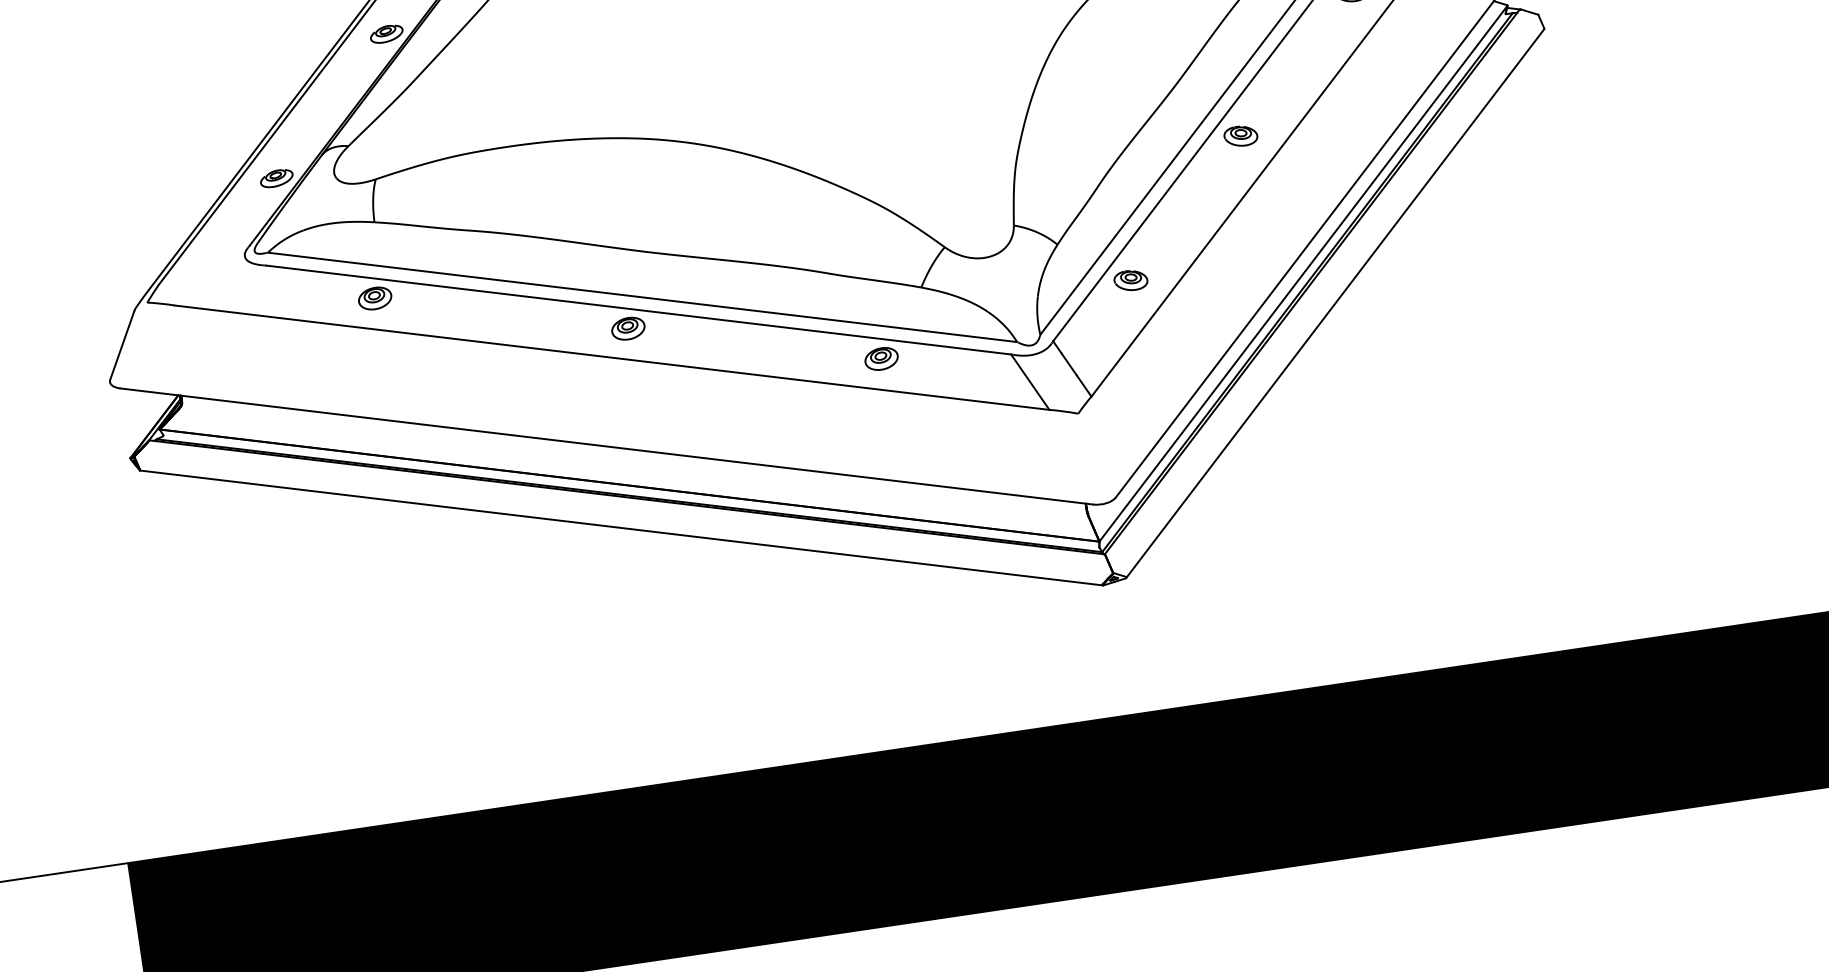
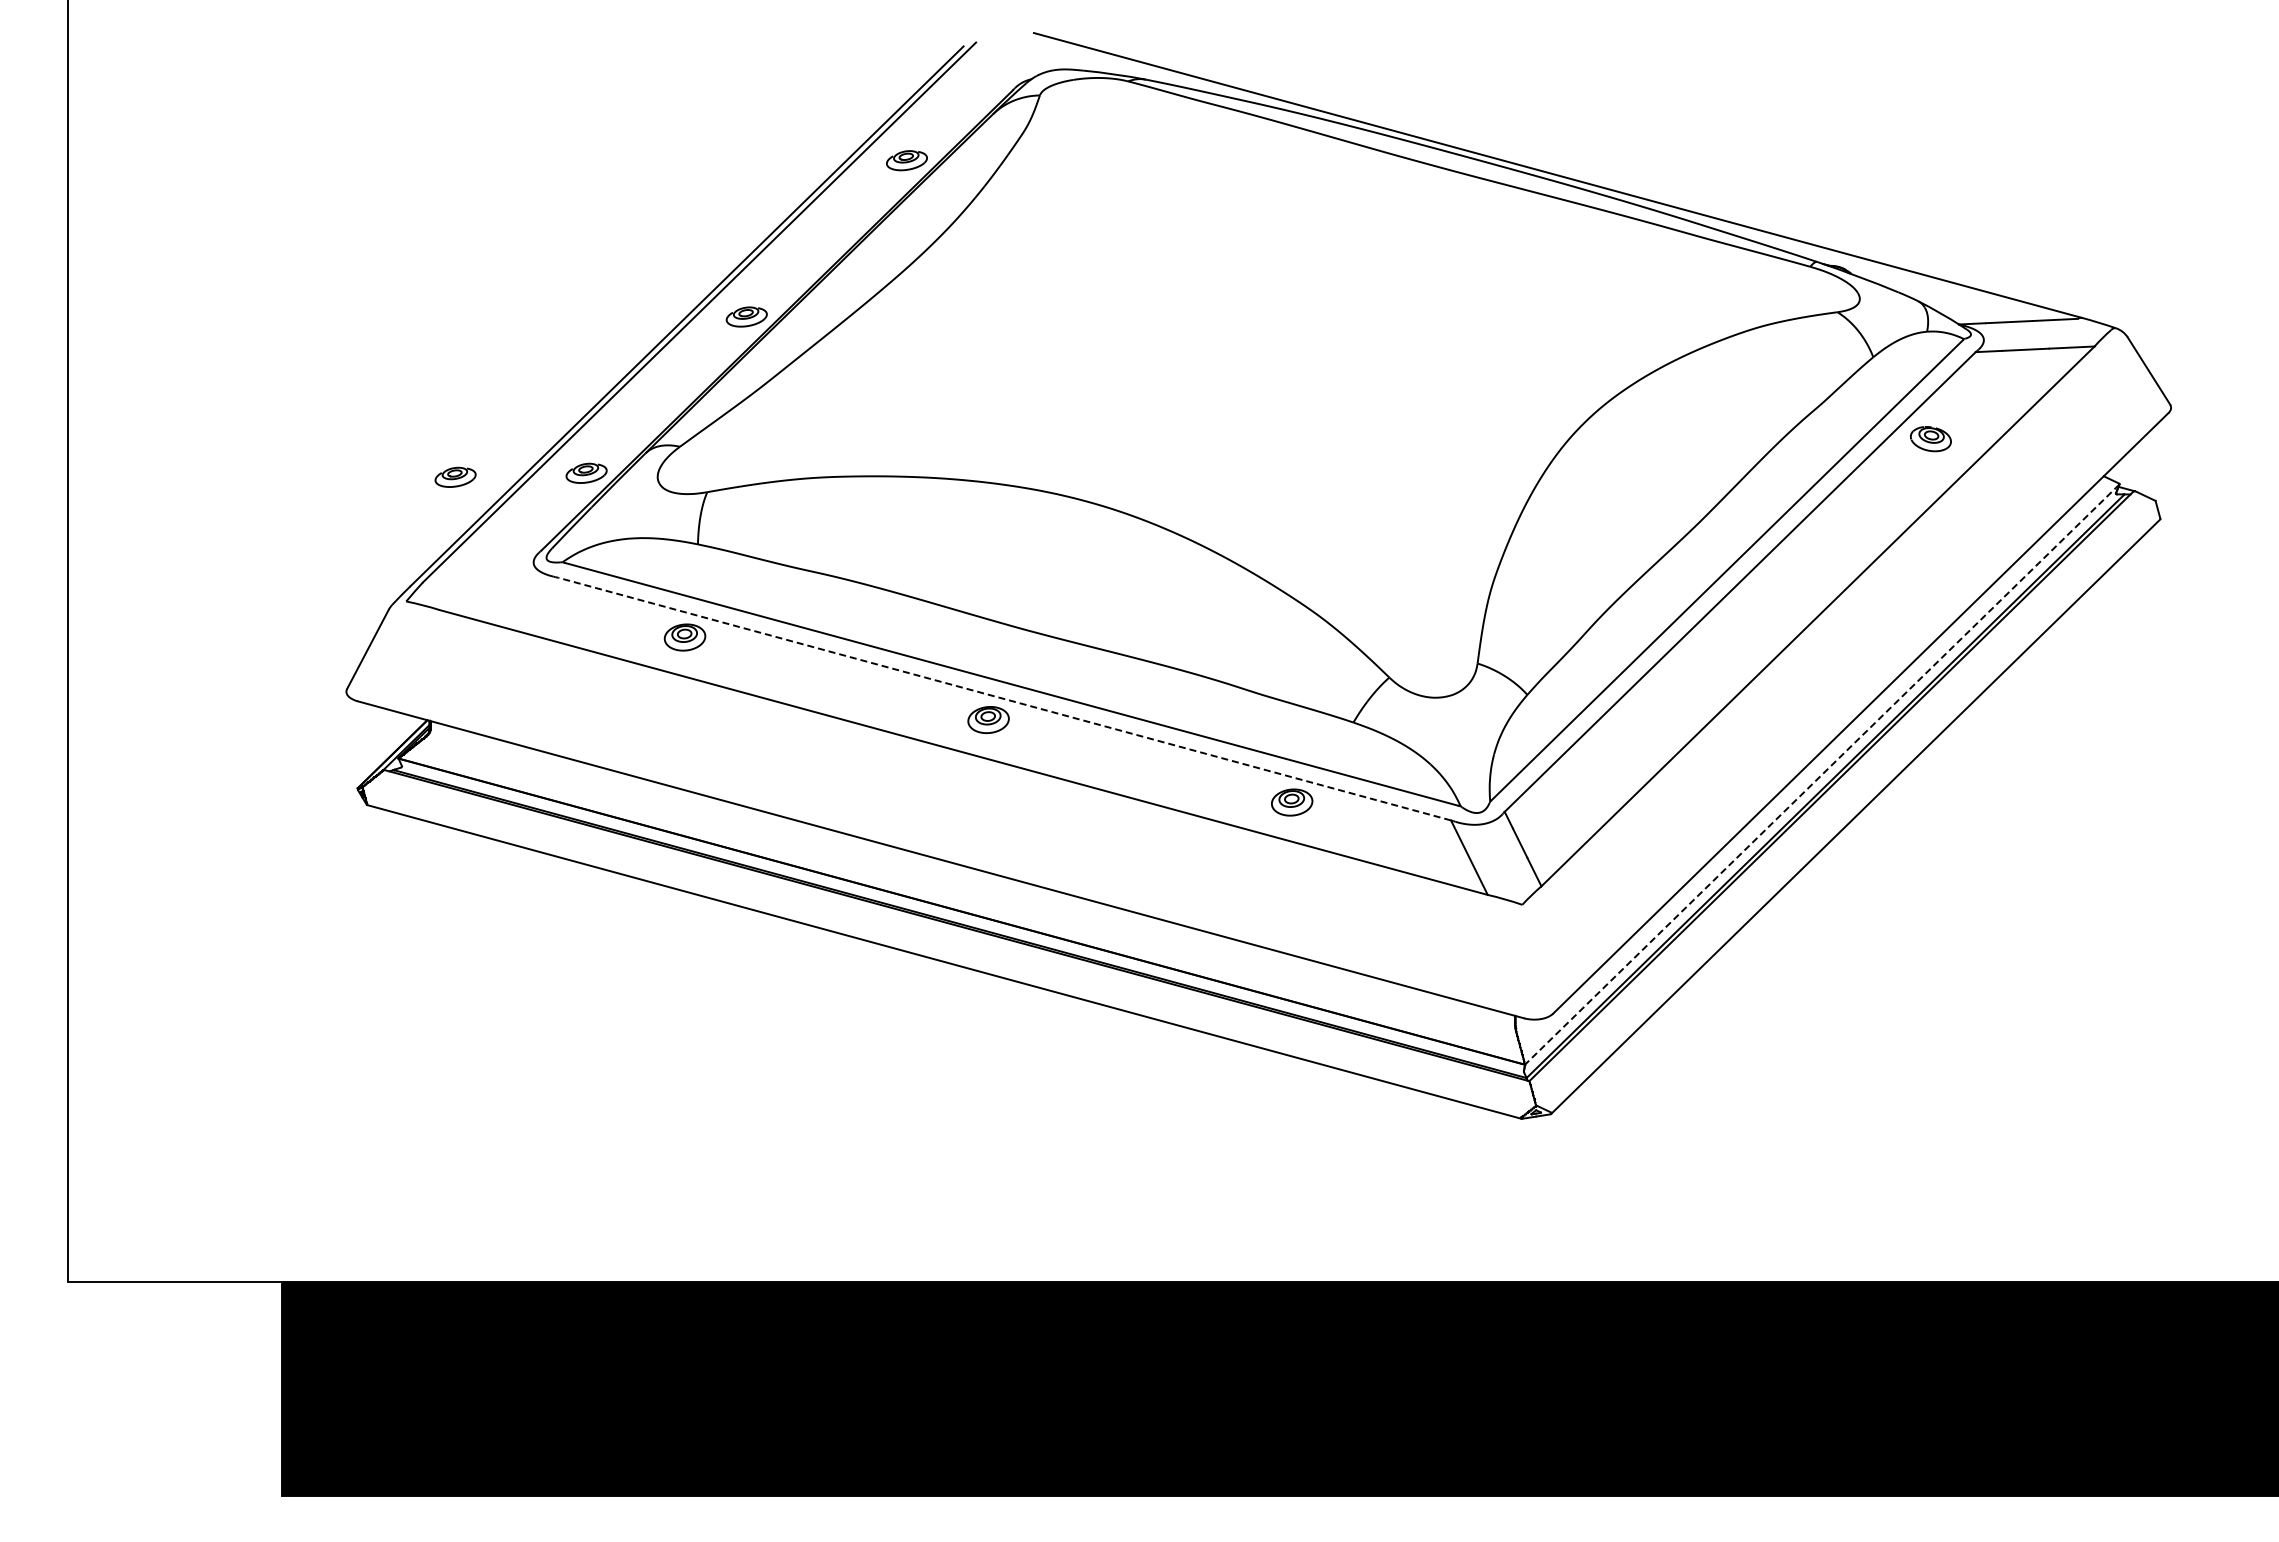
part: (1240, 136) -> (1770, 595), removed
part: (171, 196) -> (455, 476), added
line: (1302, 273) -> (1821, 774), solid -> dashed
part: (1130, 280) -> (1610, 751), removed
line: (638, 310) -> (1004, 699), solid -> dashed

